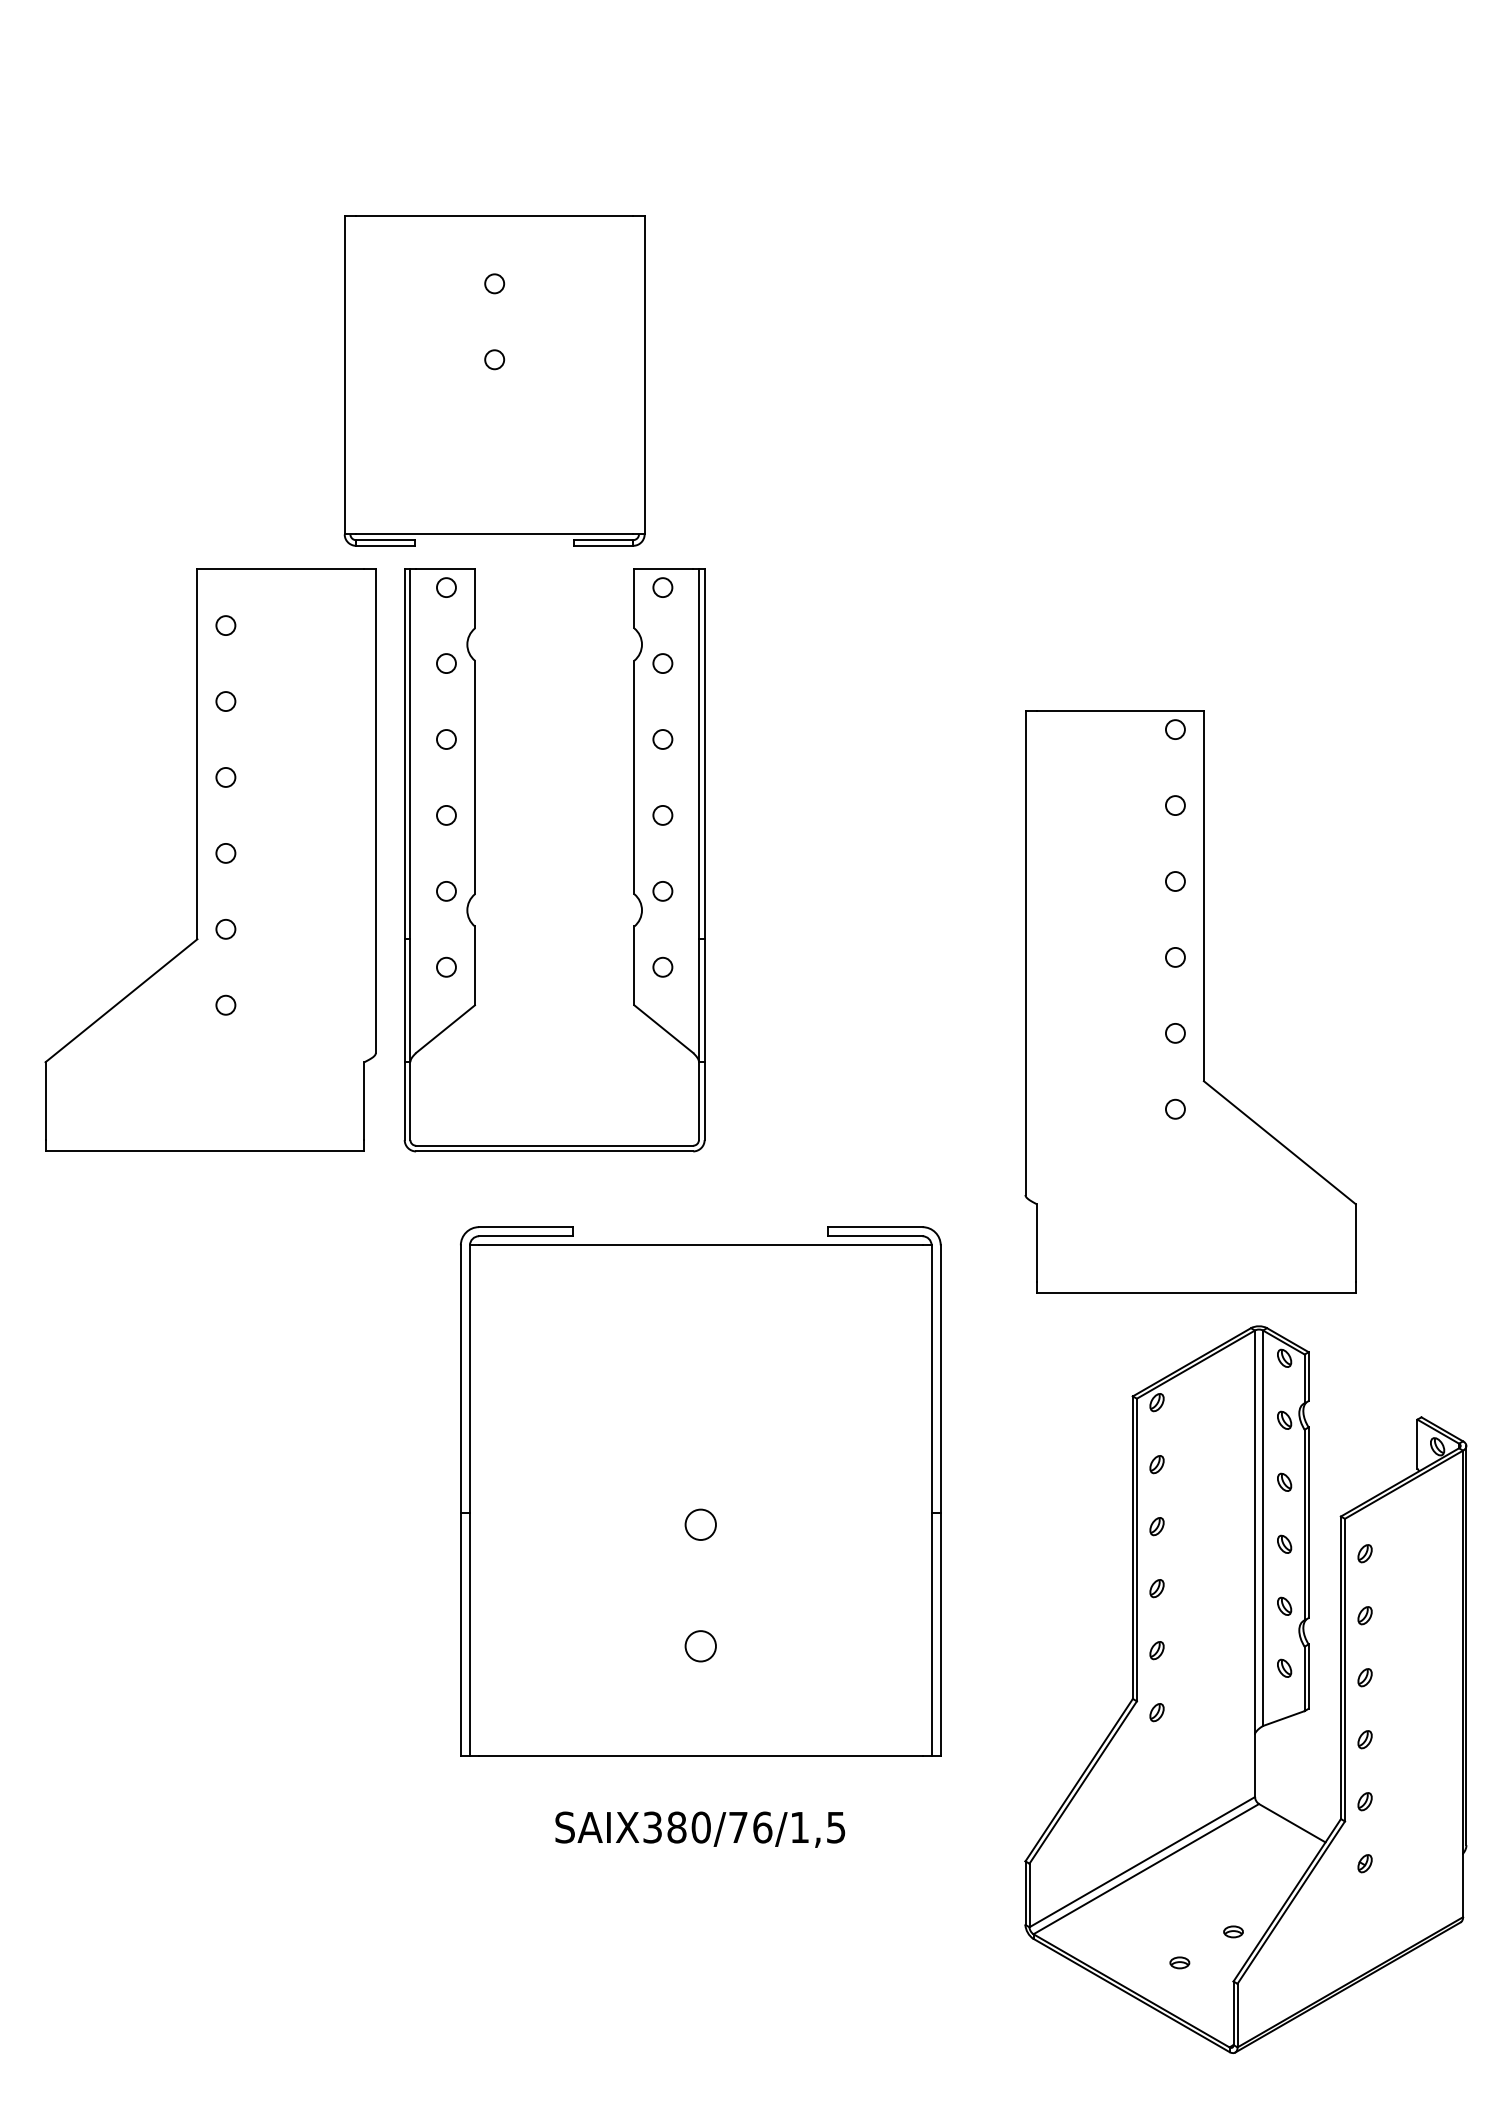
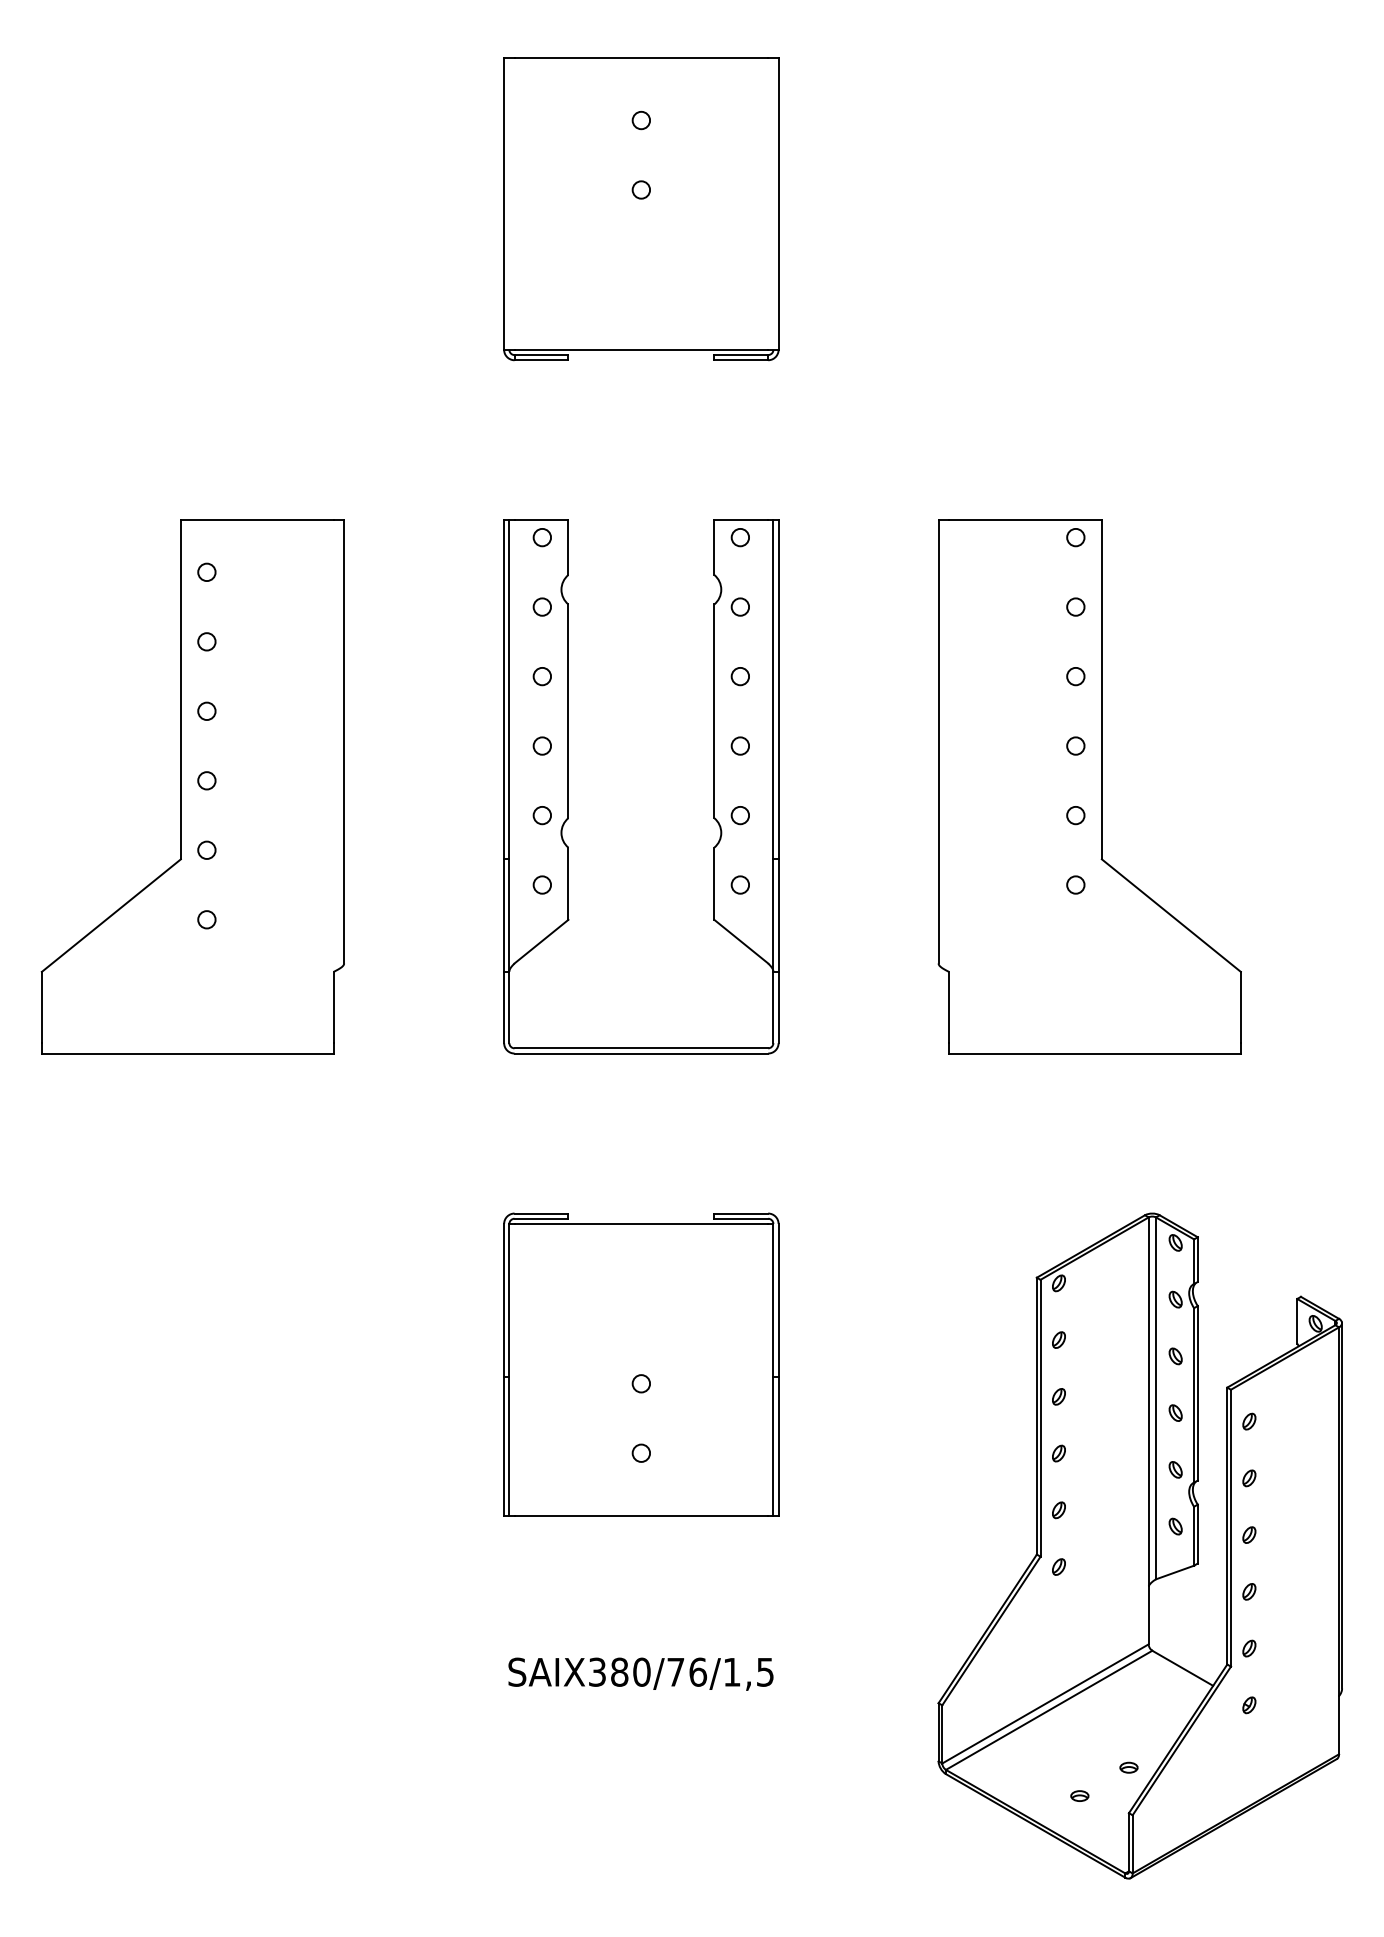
part: (494, 380) -> (641, 208), moved
part: (475, 860) -> (568, 787), moved
part: (1190, 1001) -> (1089, 786), moved
part: (700, 1491) -> (641, 1364), size x0.62

